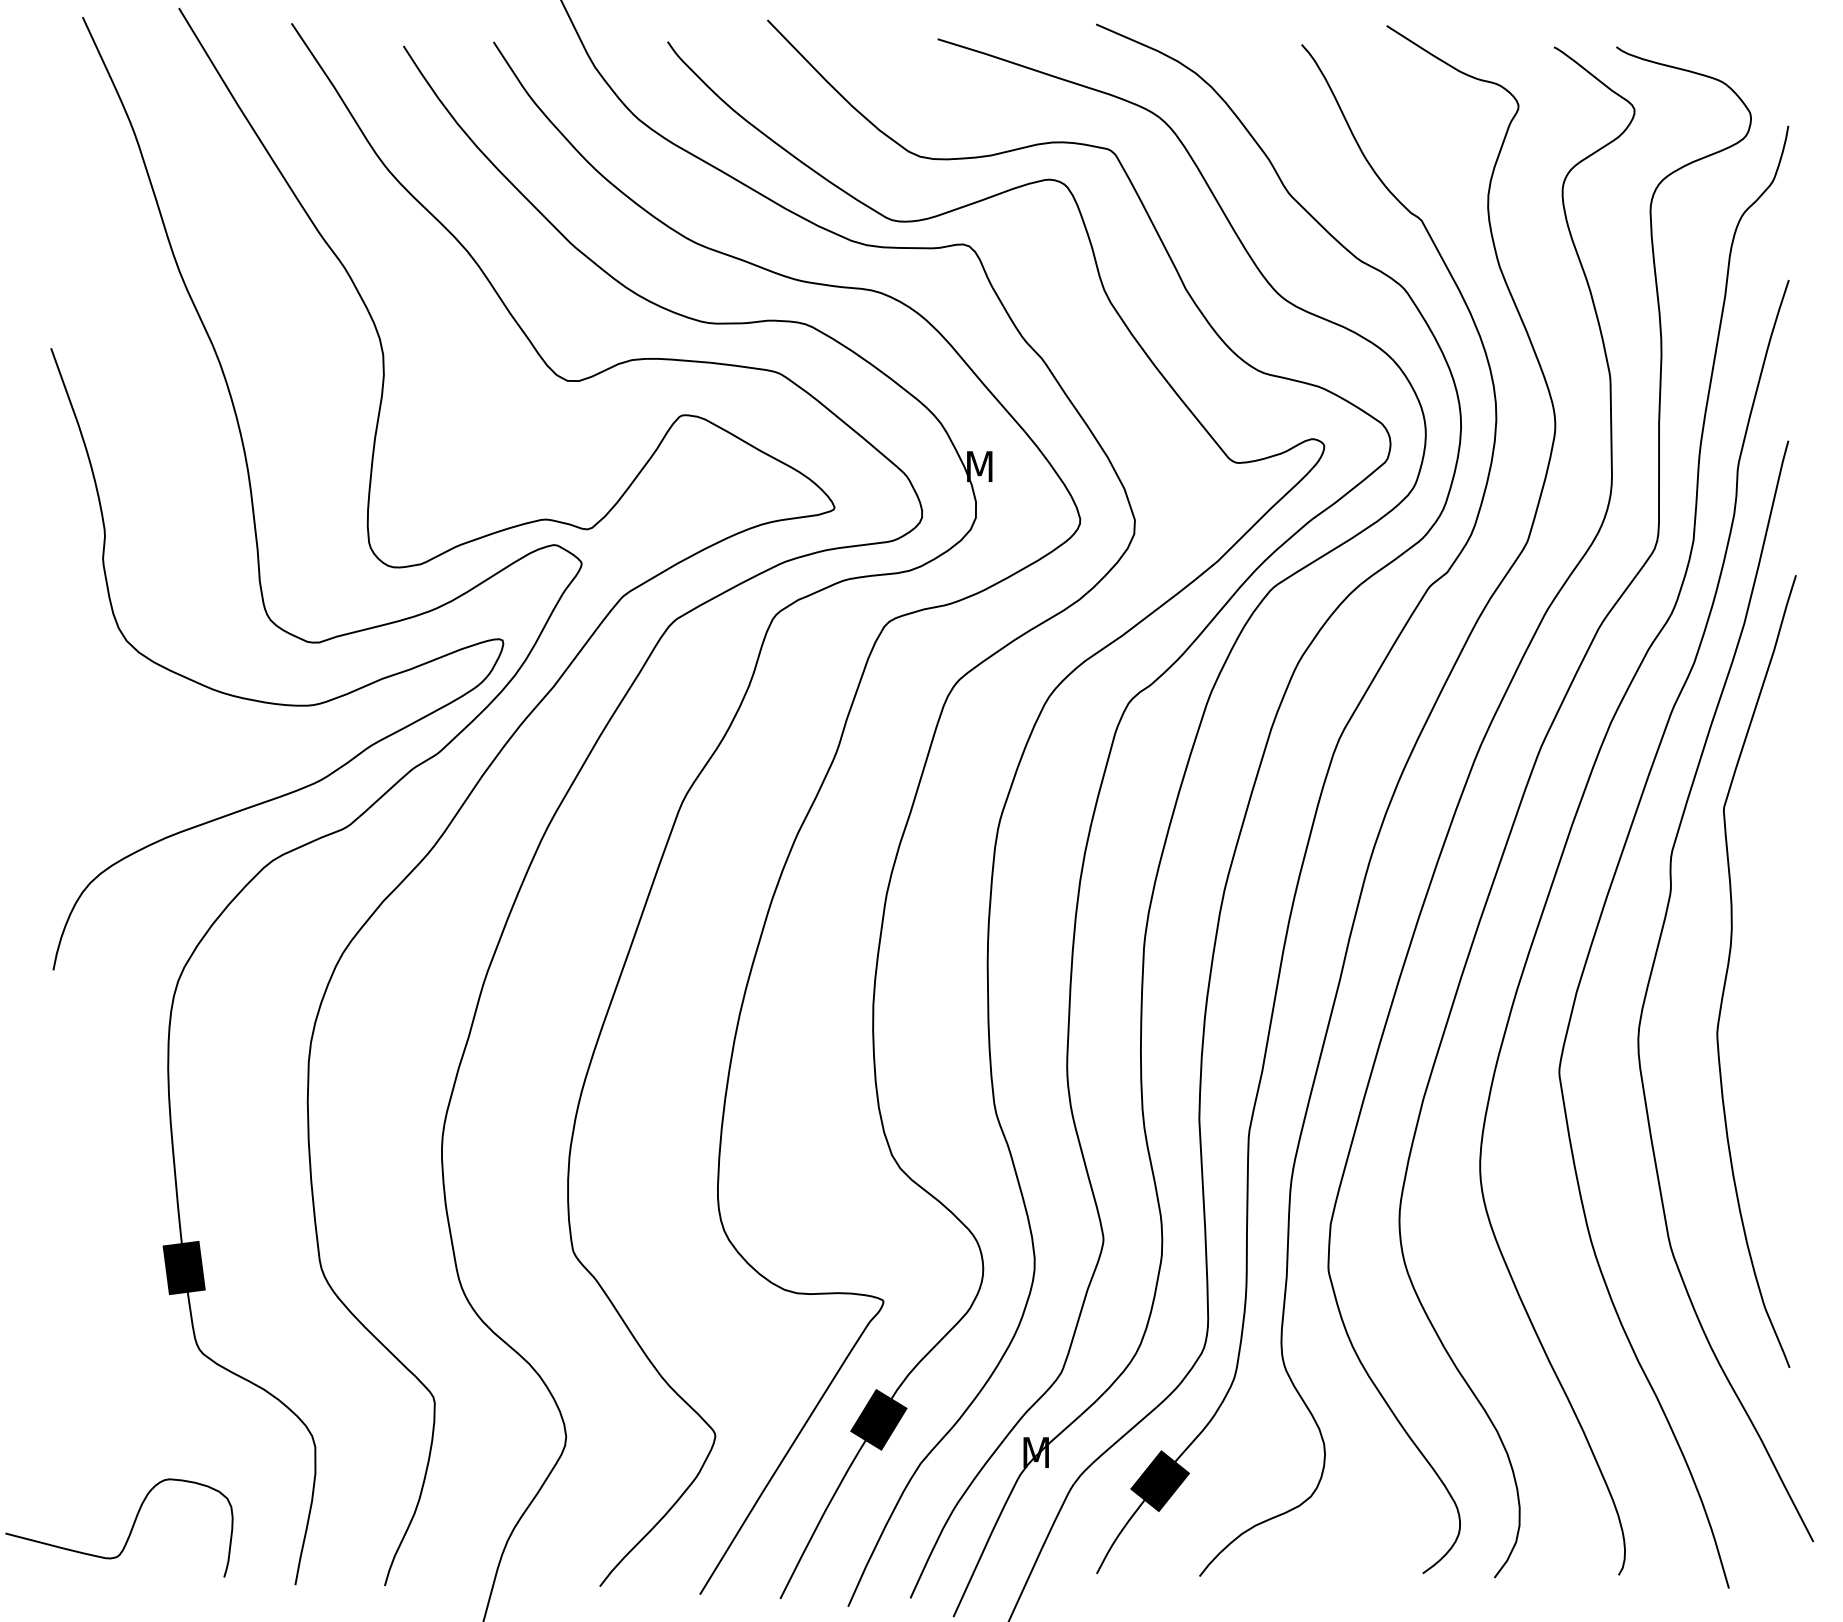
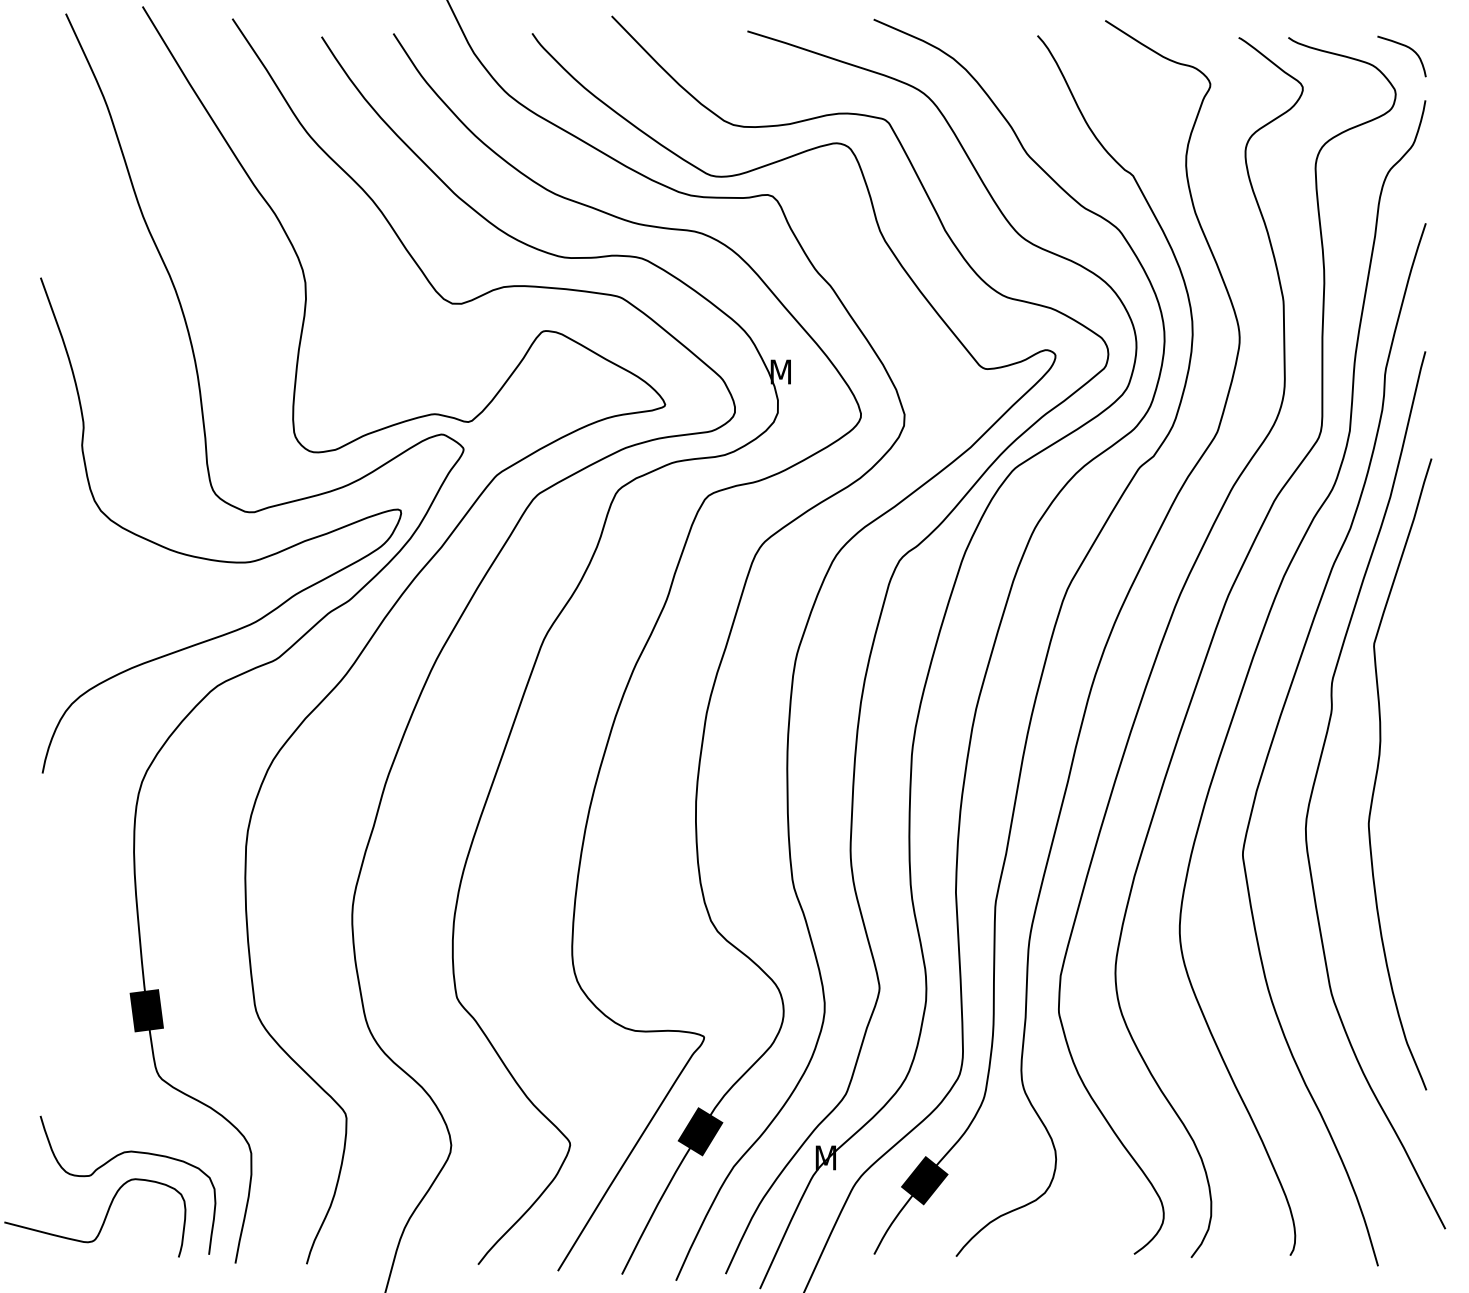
curve: (1760, 58) -> (1403, 46), added
curve: (138, 1457) -> (110, 1161), added

